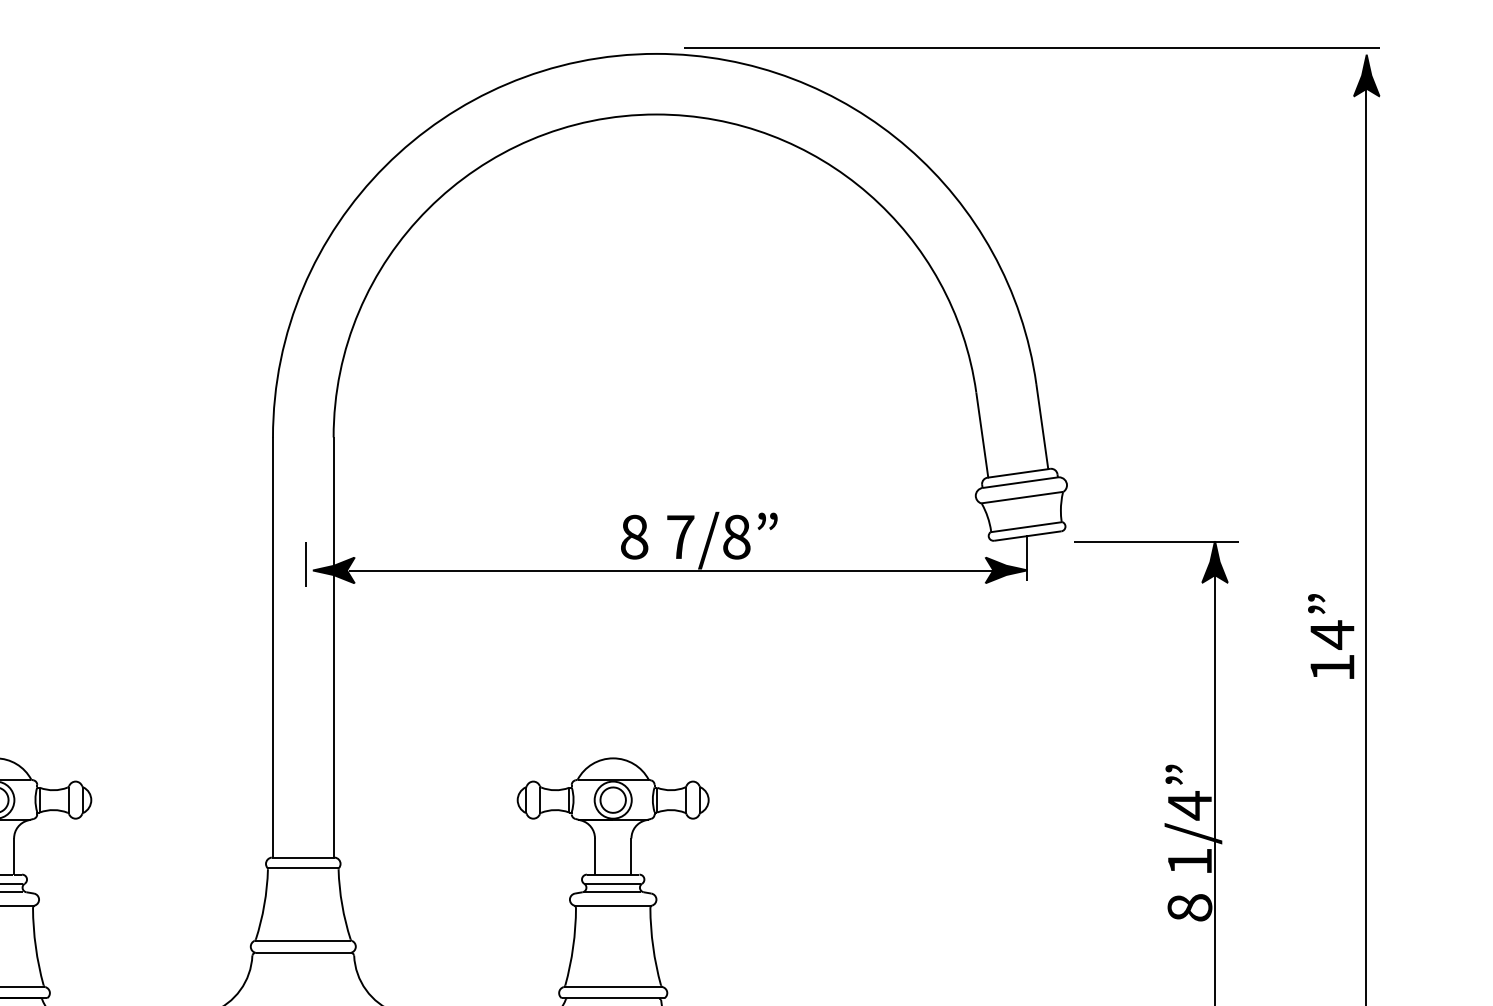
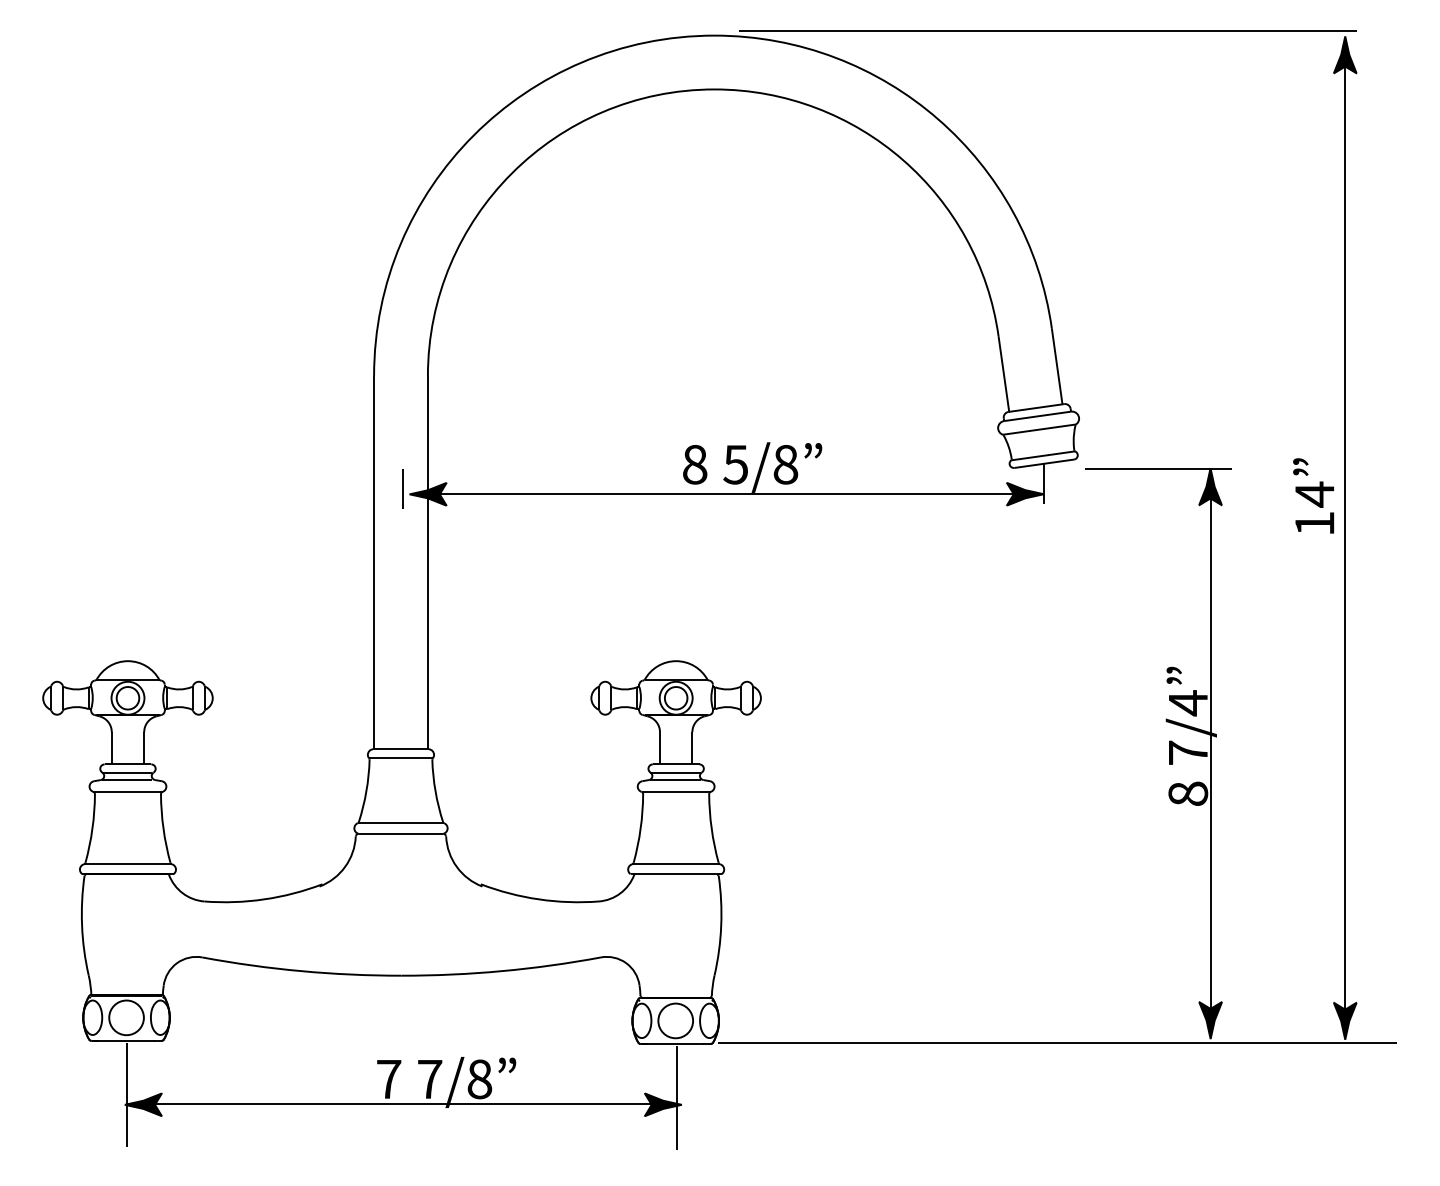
text: (680, 536) -> (735, 464), 7/8 -> 5/8
text: (1330, 635) -> (1313, 495), moved
text: (1190, 861) -> (1188, 752), 1/4 -> 7/4

